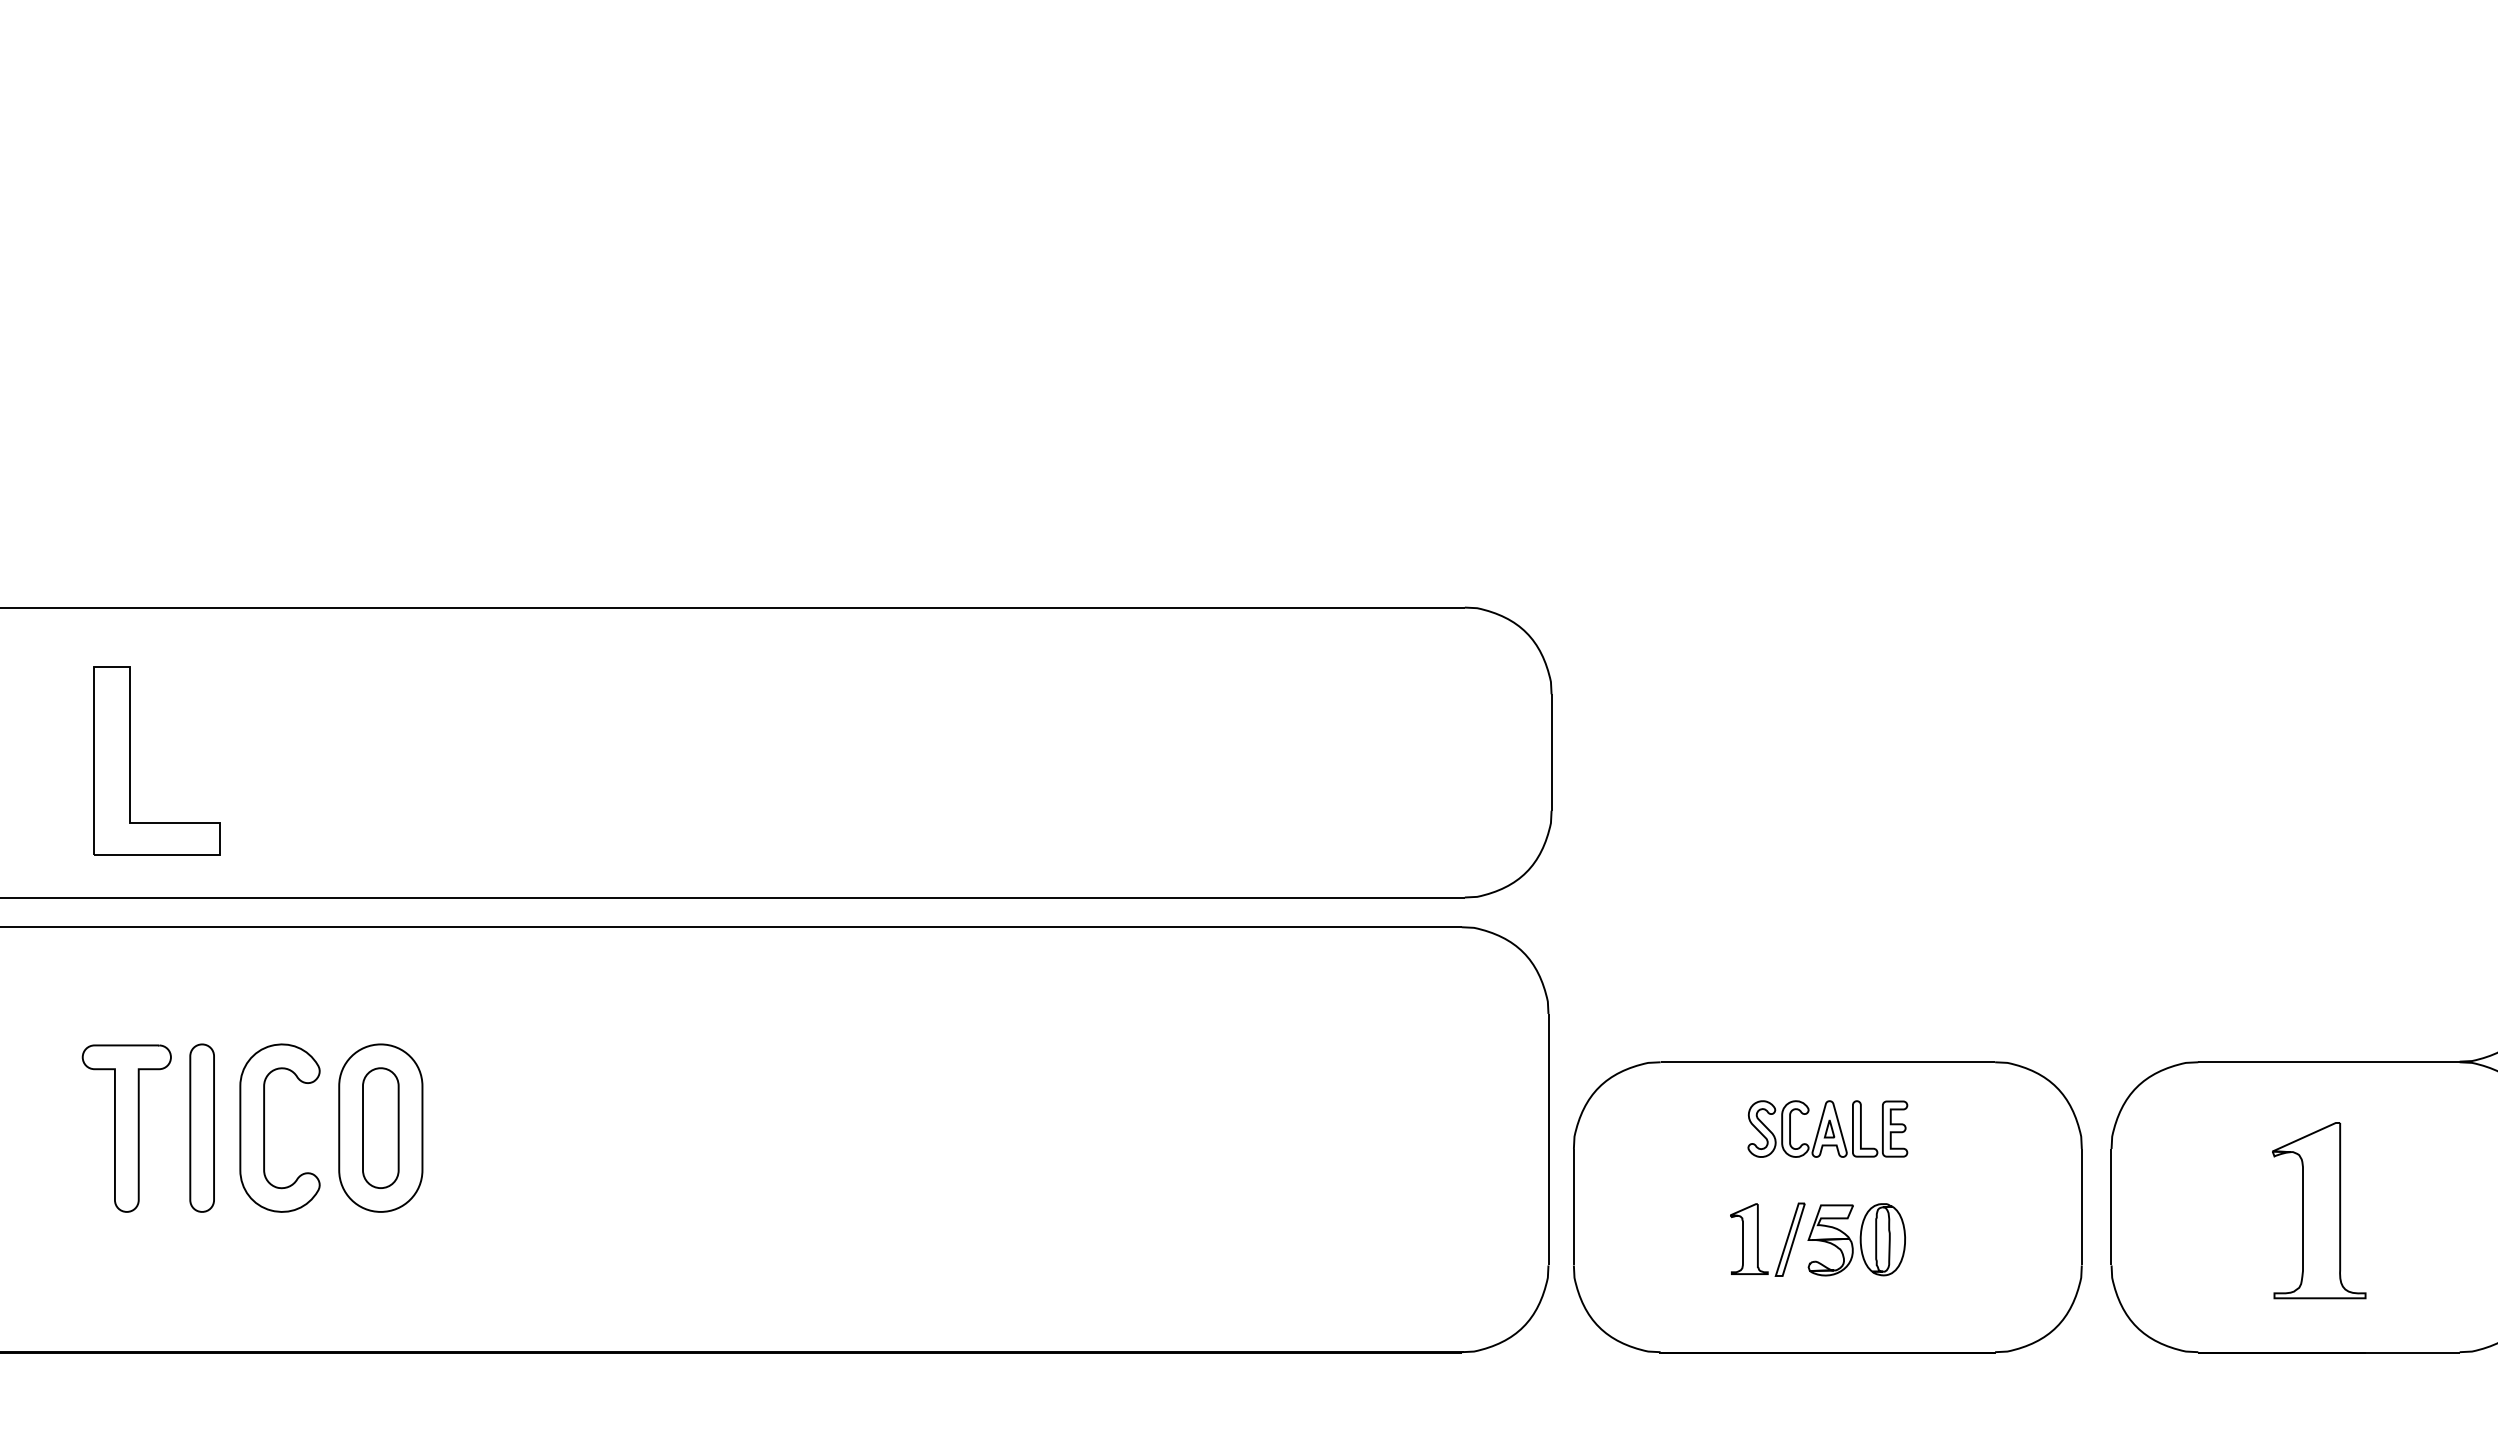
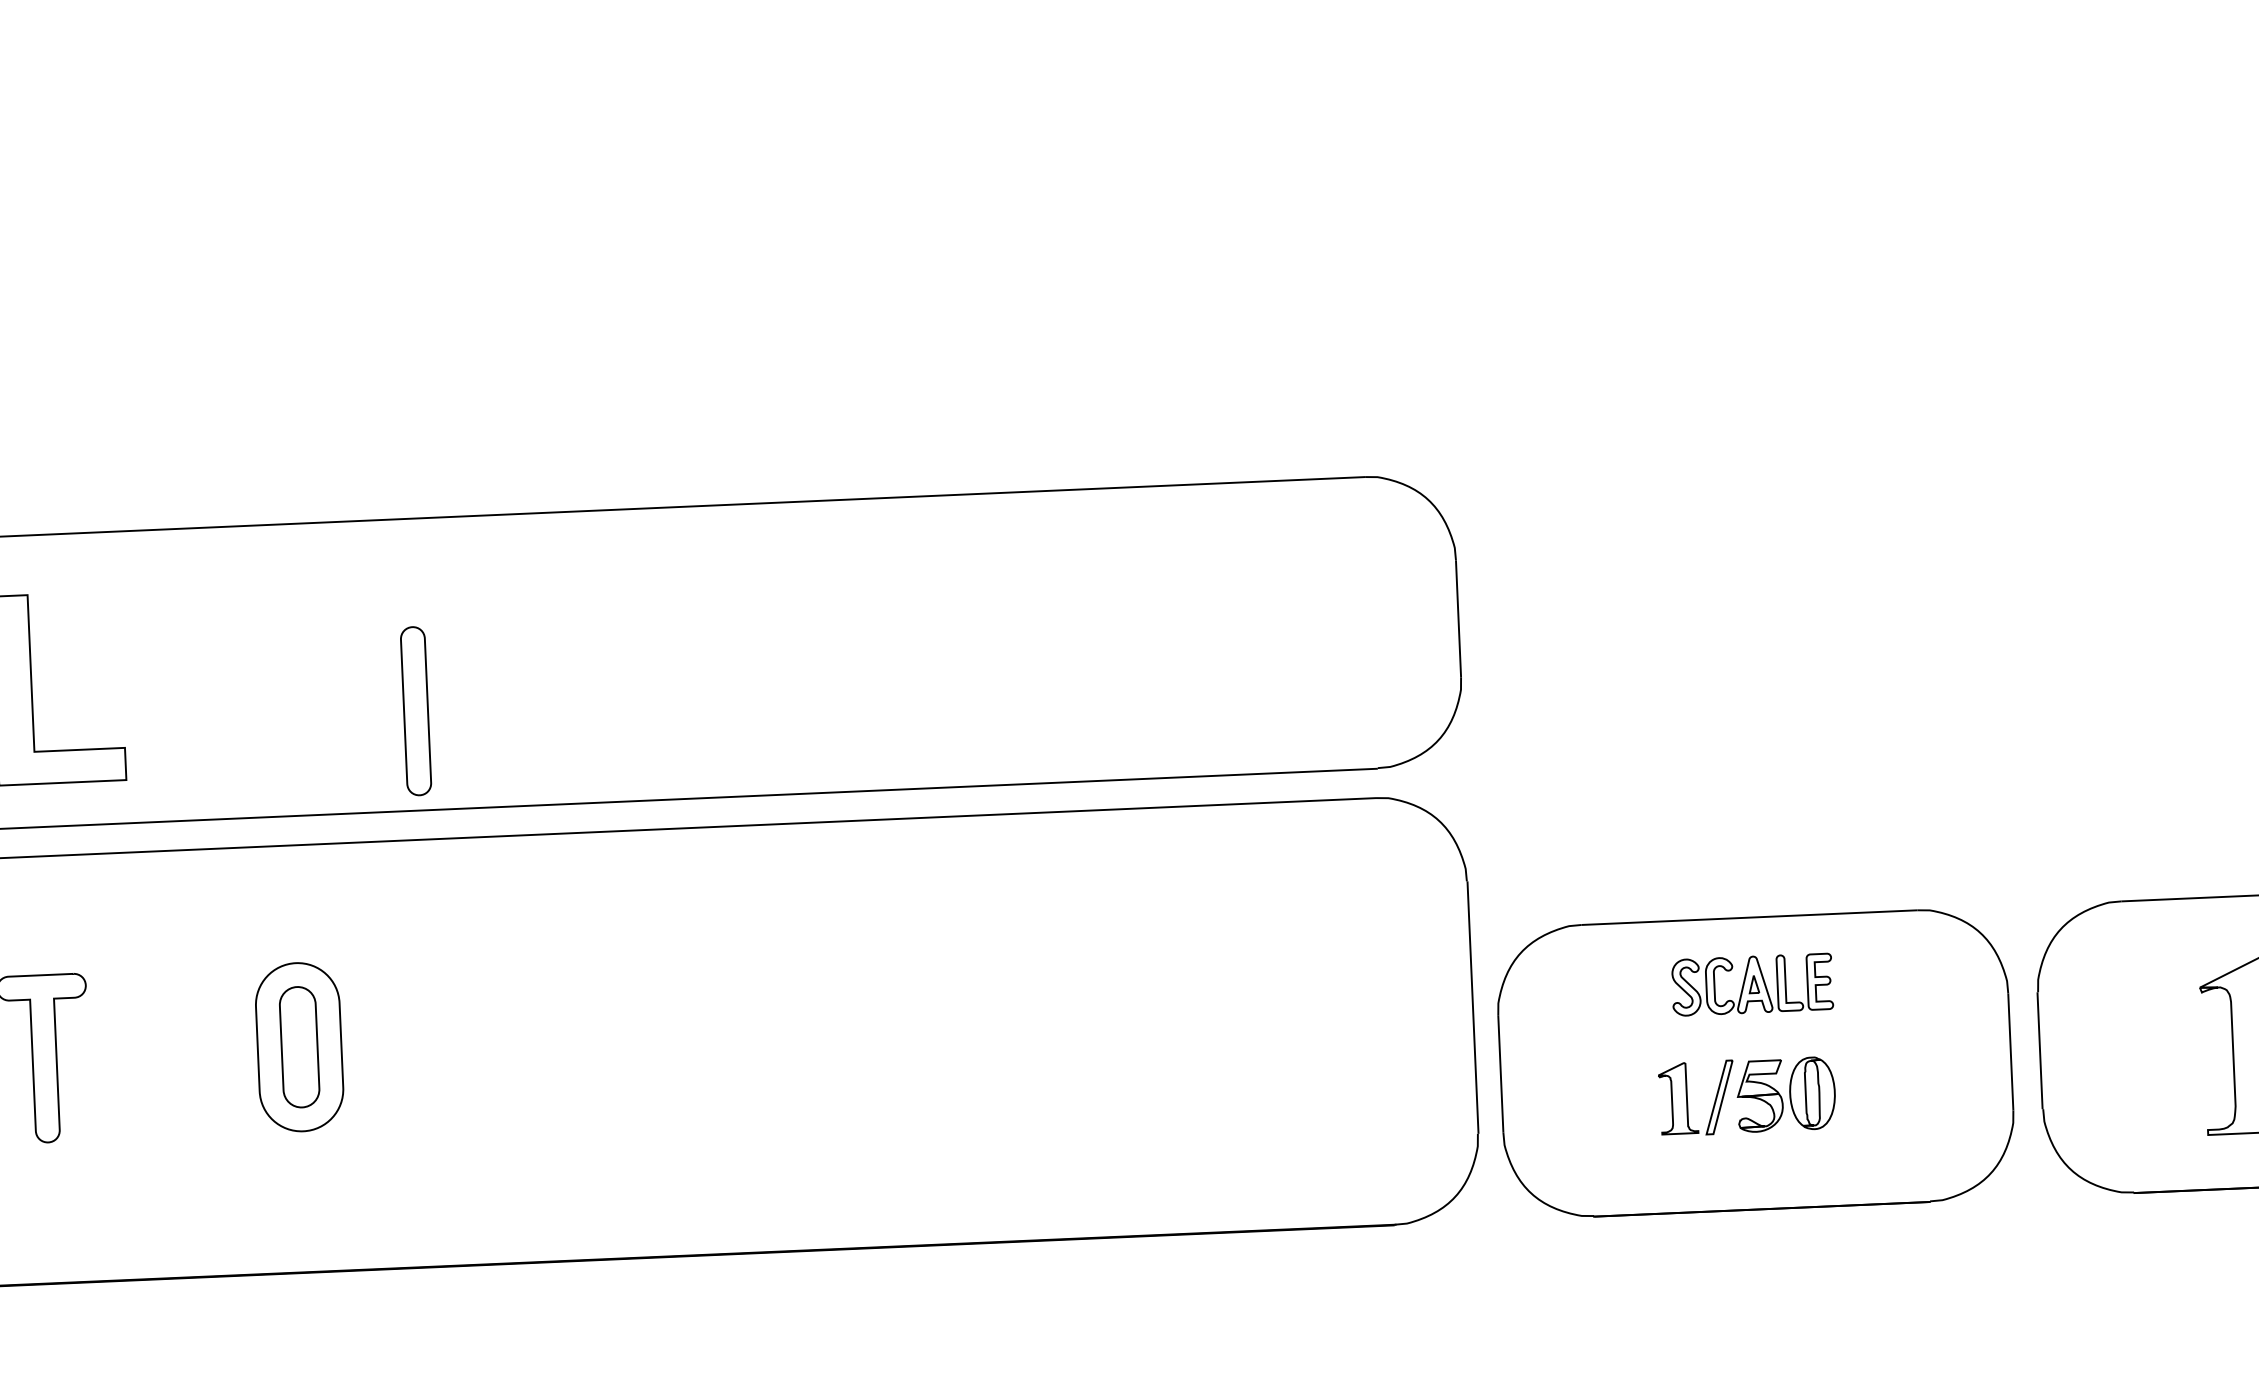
part: (201, 1127) -> (415, 710), moved
part: (264, 1127) -> (182, 1051), removed

